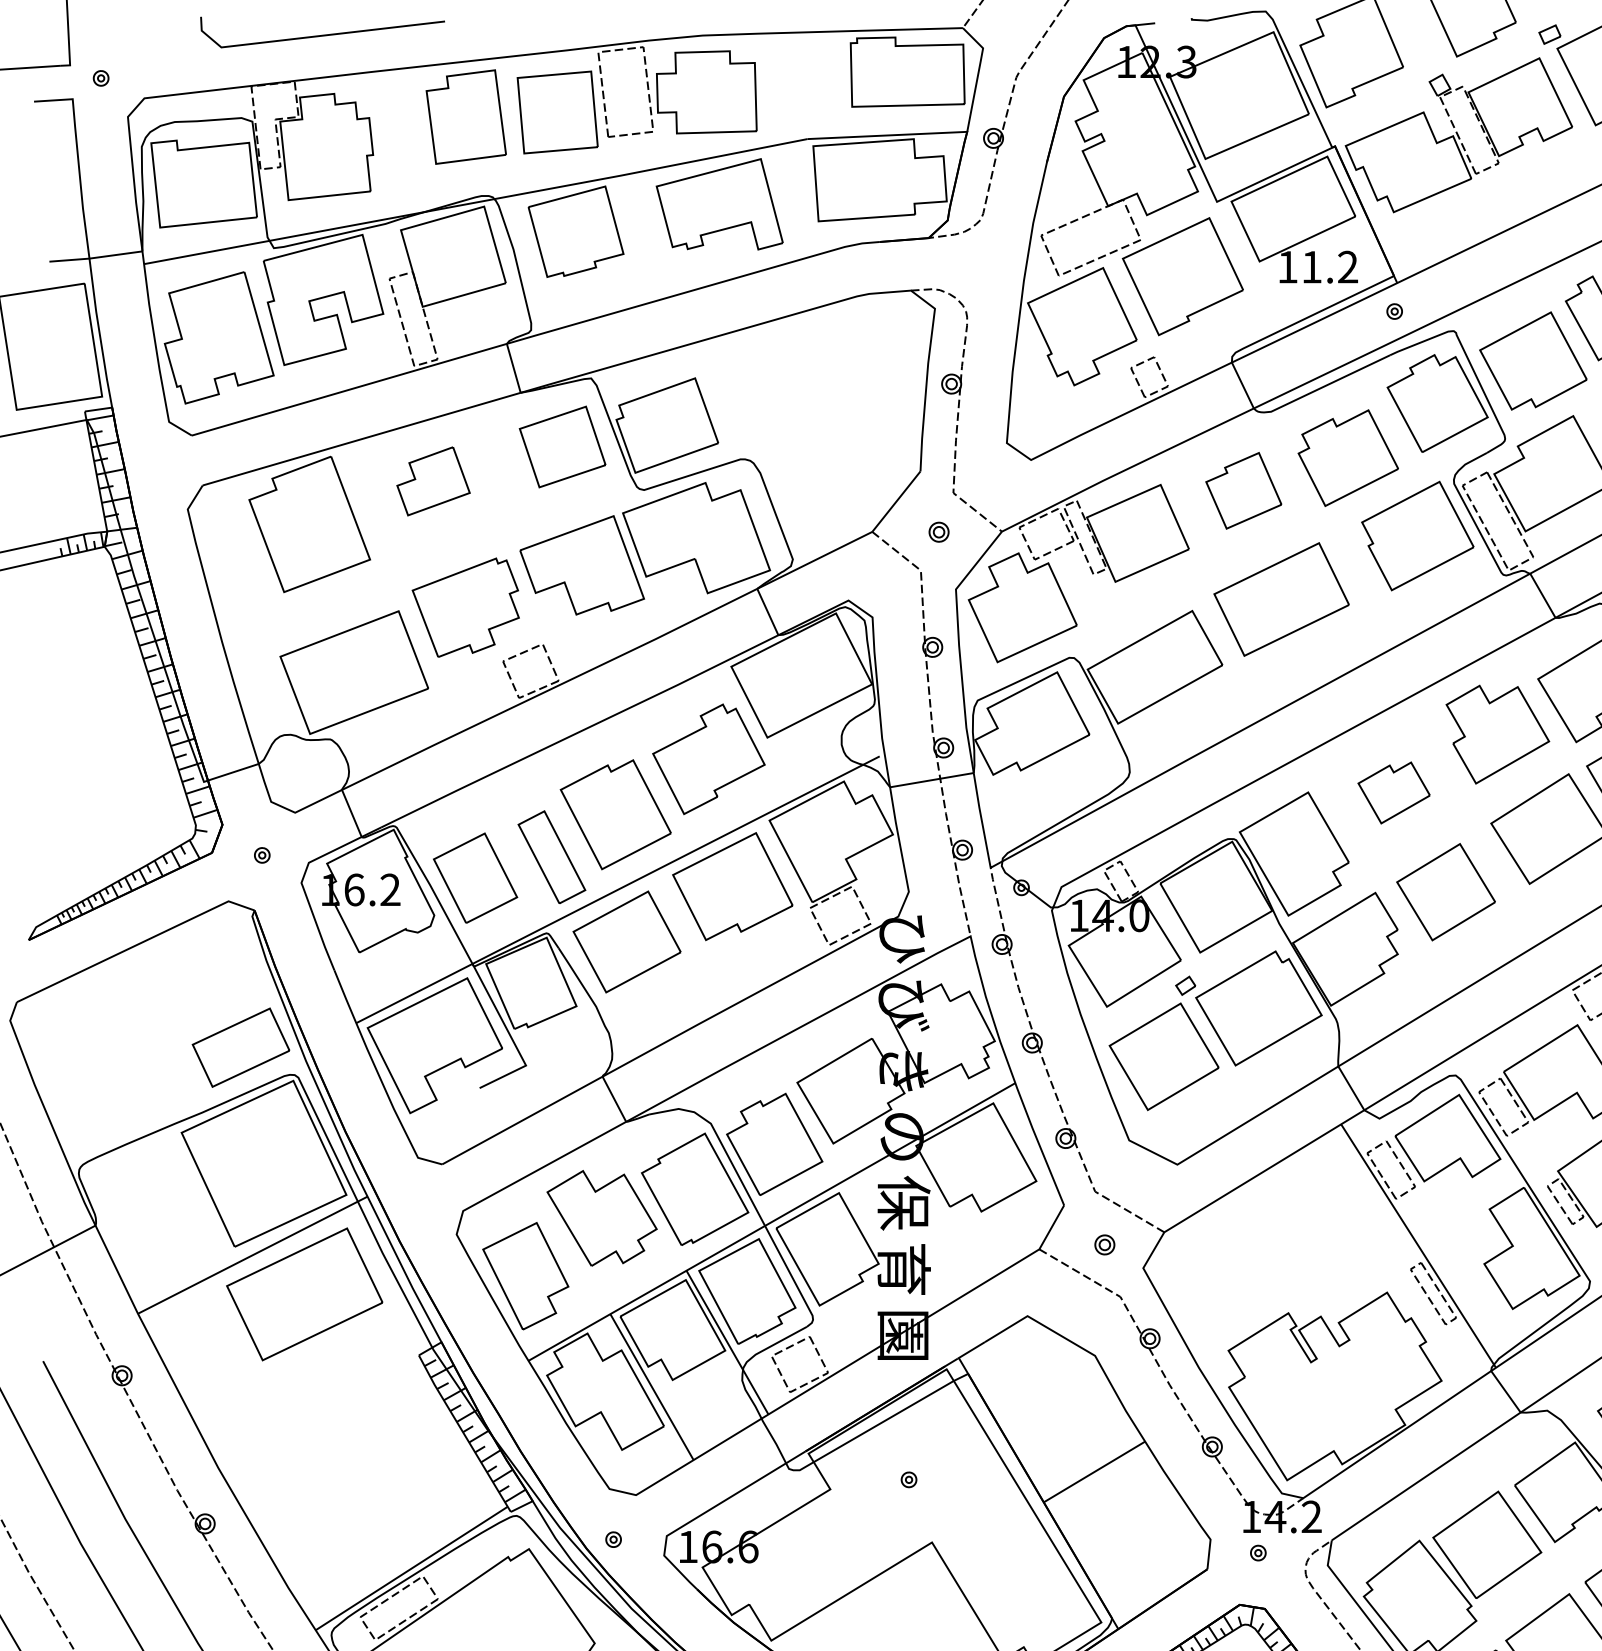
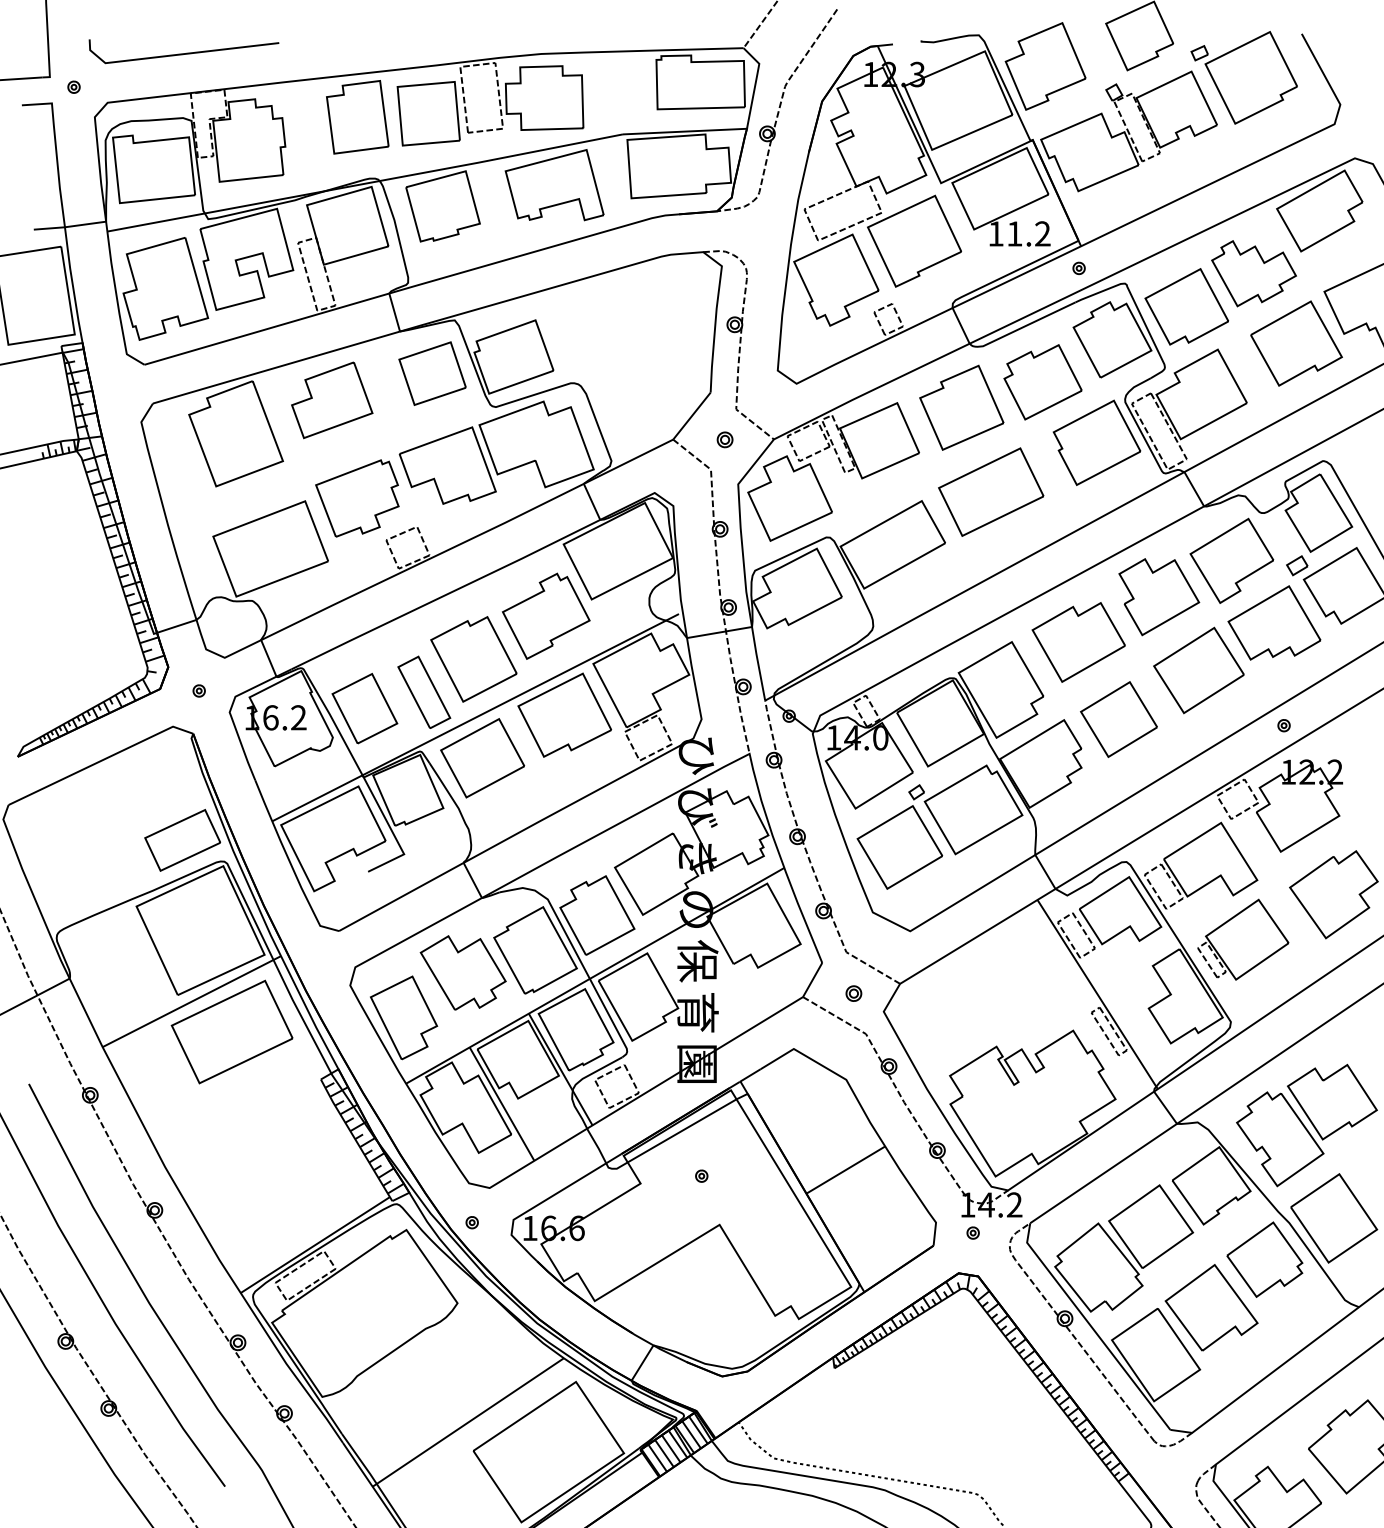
line: (321, 34) -> (183, 53), moved
part: (433, 481) -> (332, 400), size x1.43
part: (1243, 490) -> (961, 407), size x1.43
part: (1393, 793) -> (1078, 642), size x1.67

